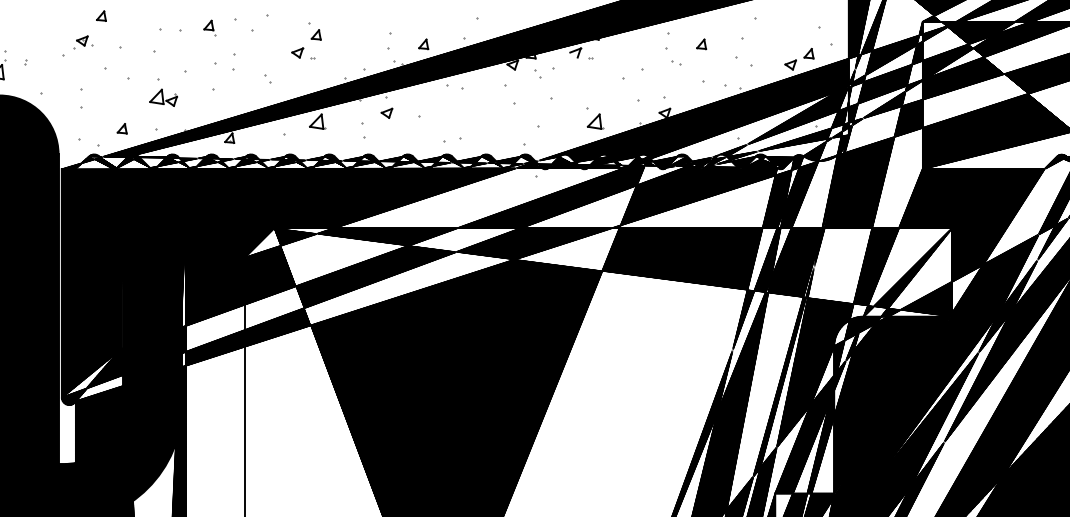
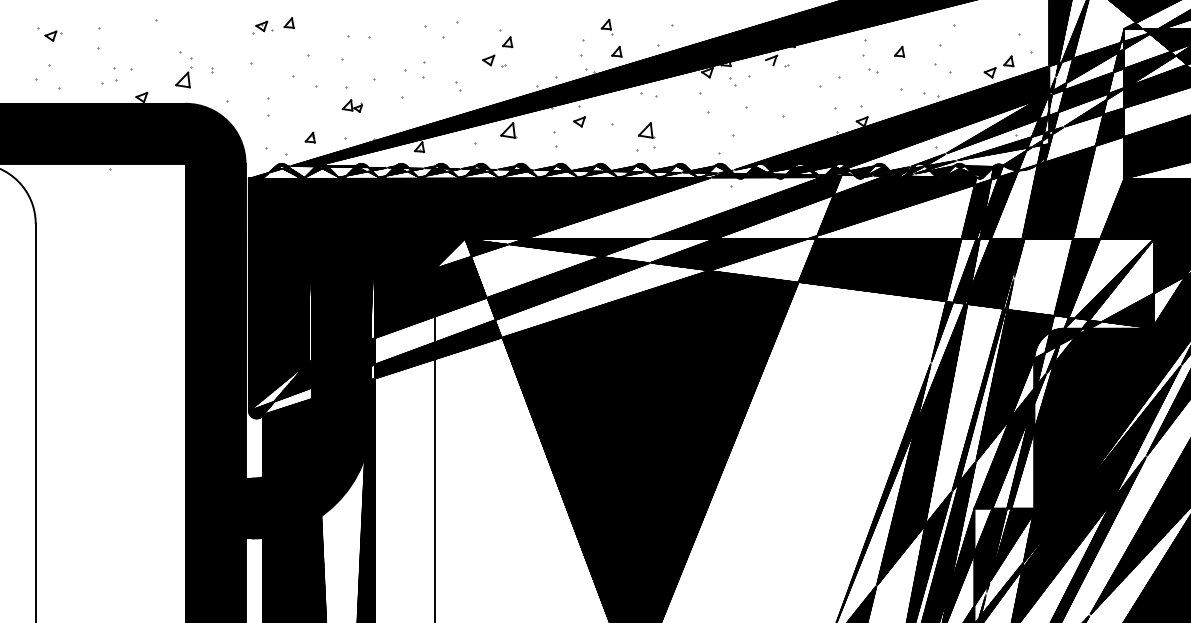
part: (208, 27) -> (606, 26), moved
part: (83, 42) -> (262, 27), moved
part: (163, 97) -> (352, 105), size x0.7
part: (595, 121) -> (646, 130), moved

